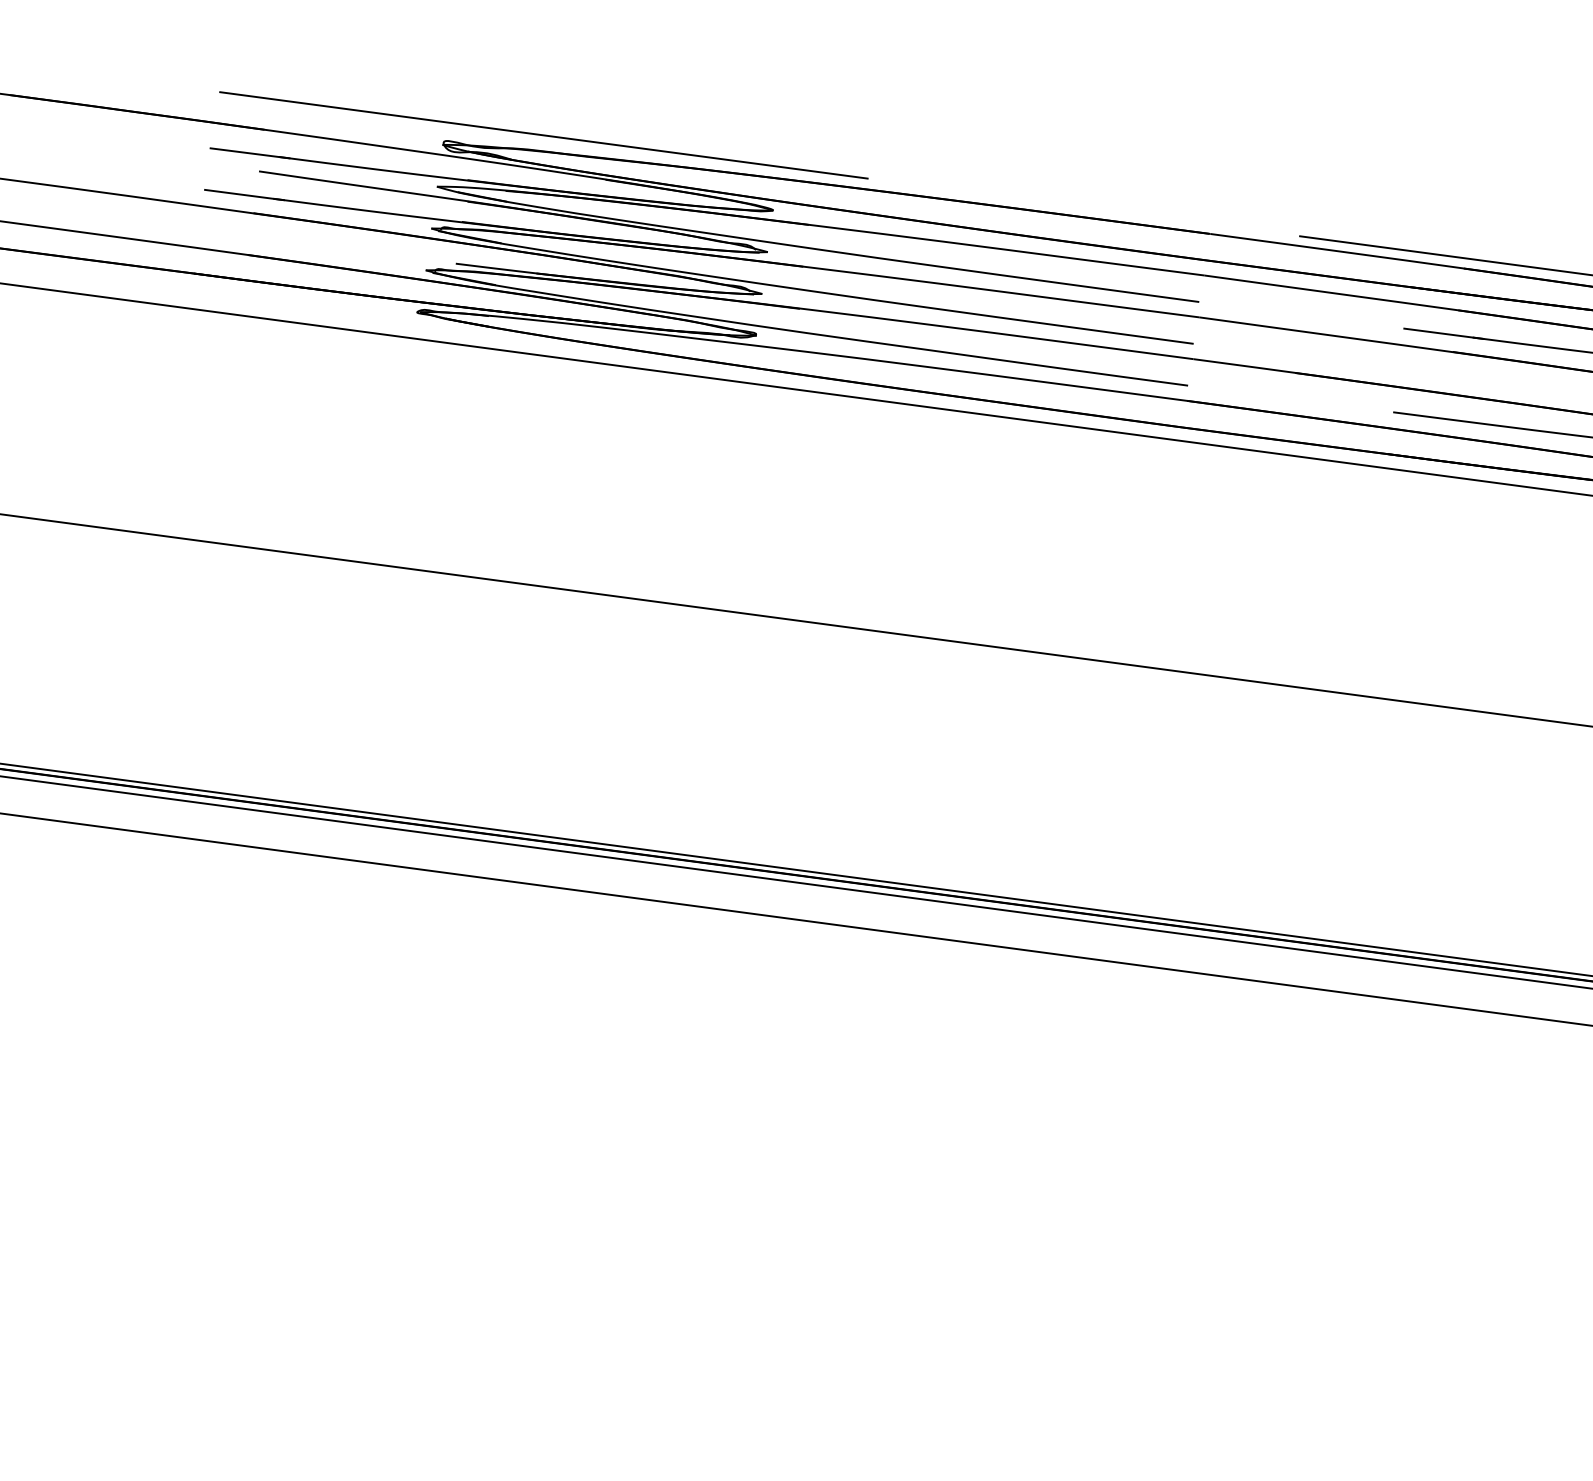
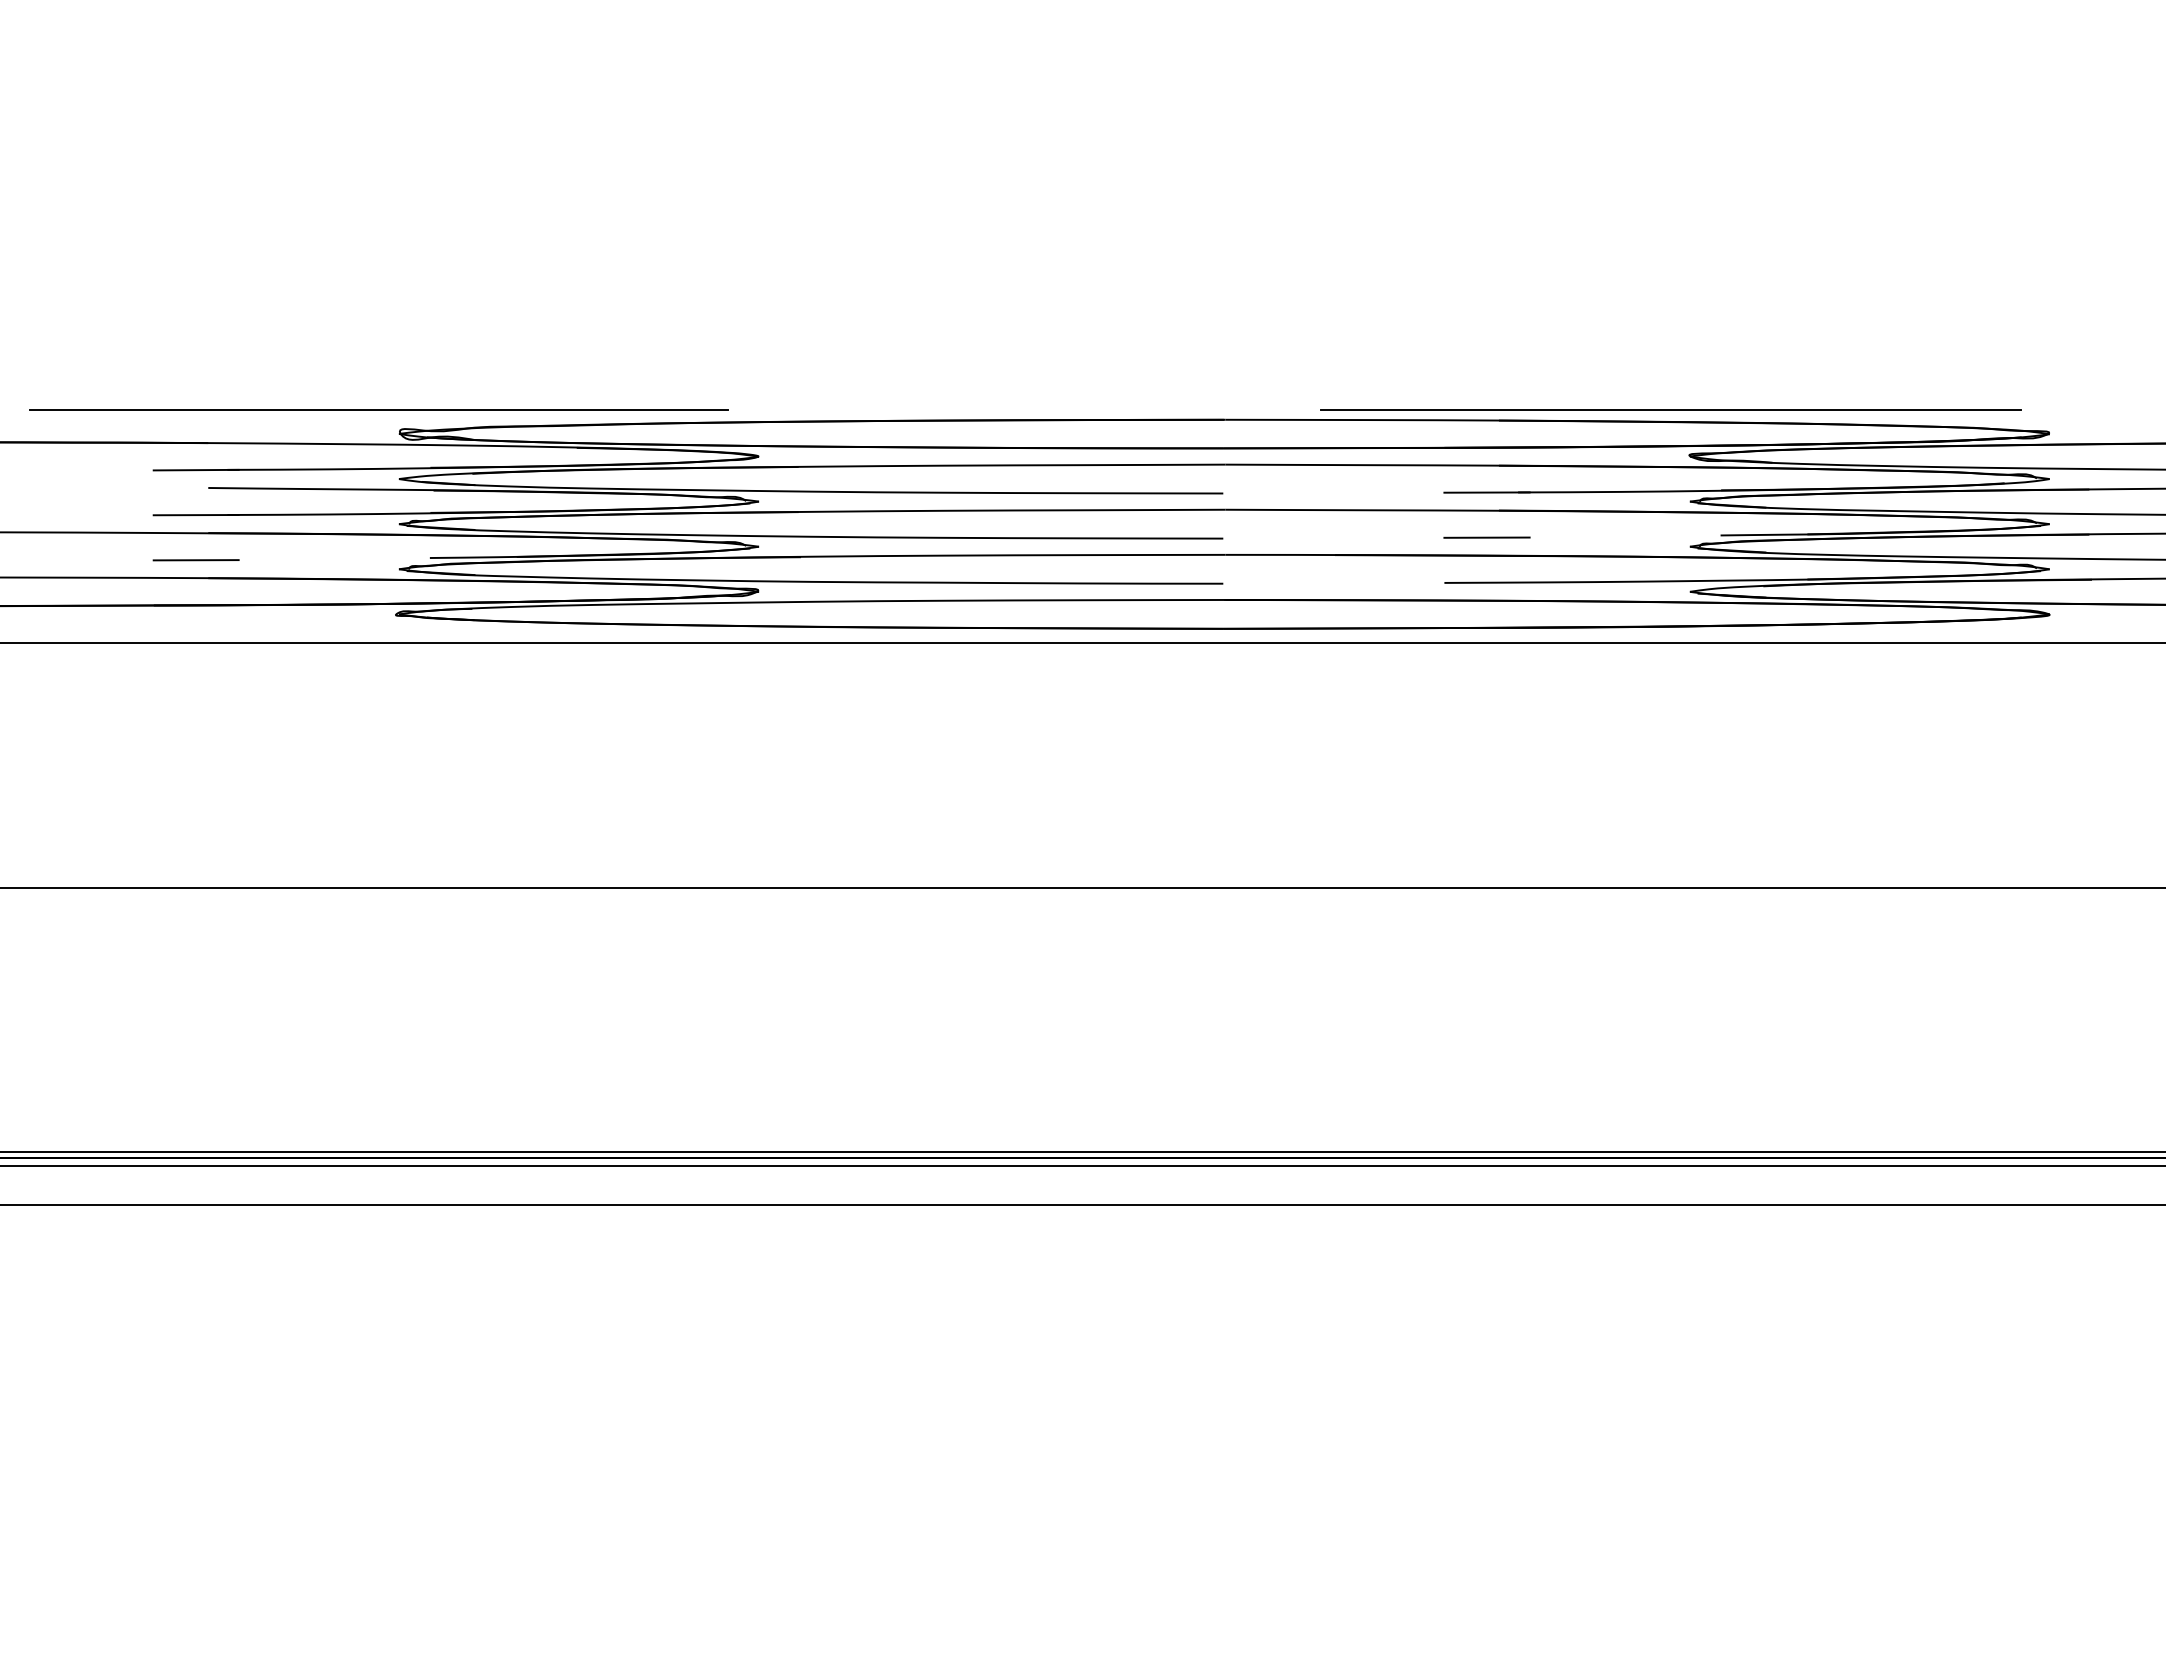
line: (543, 135) -> (378, 409), moved
line: (238, 237) -> (195, 560), added
line: (1437, 375) -> (1486, 537), added

